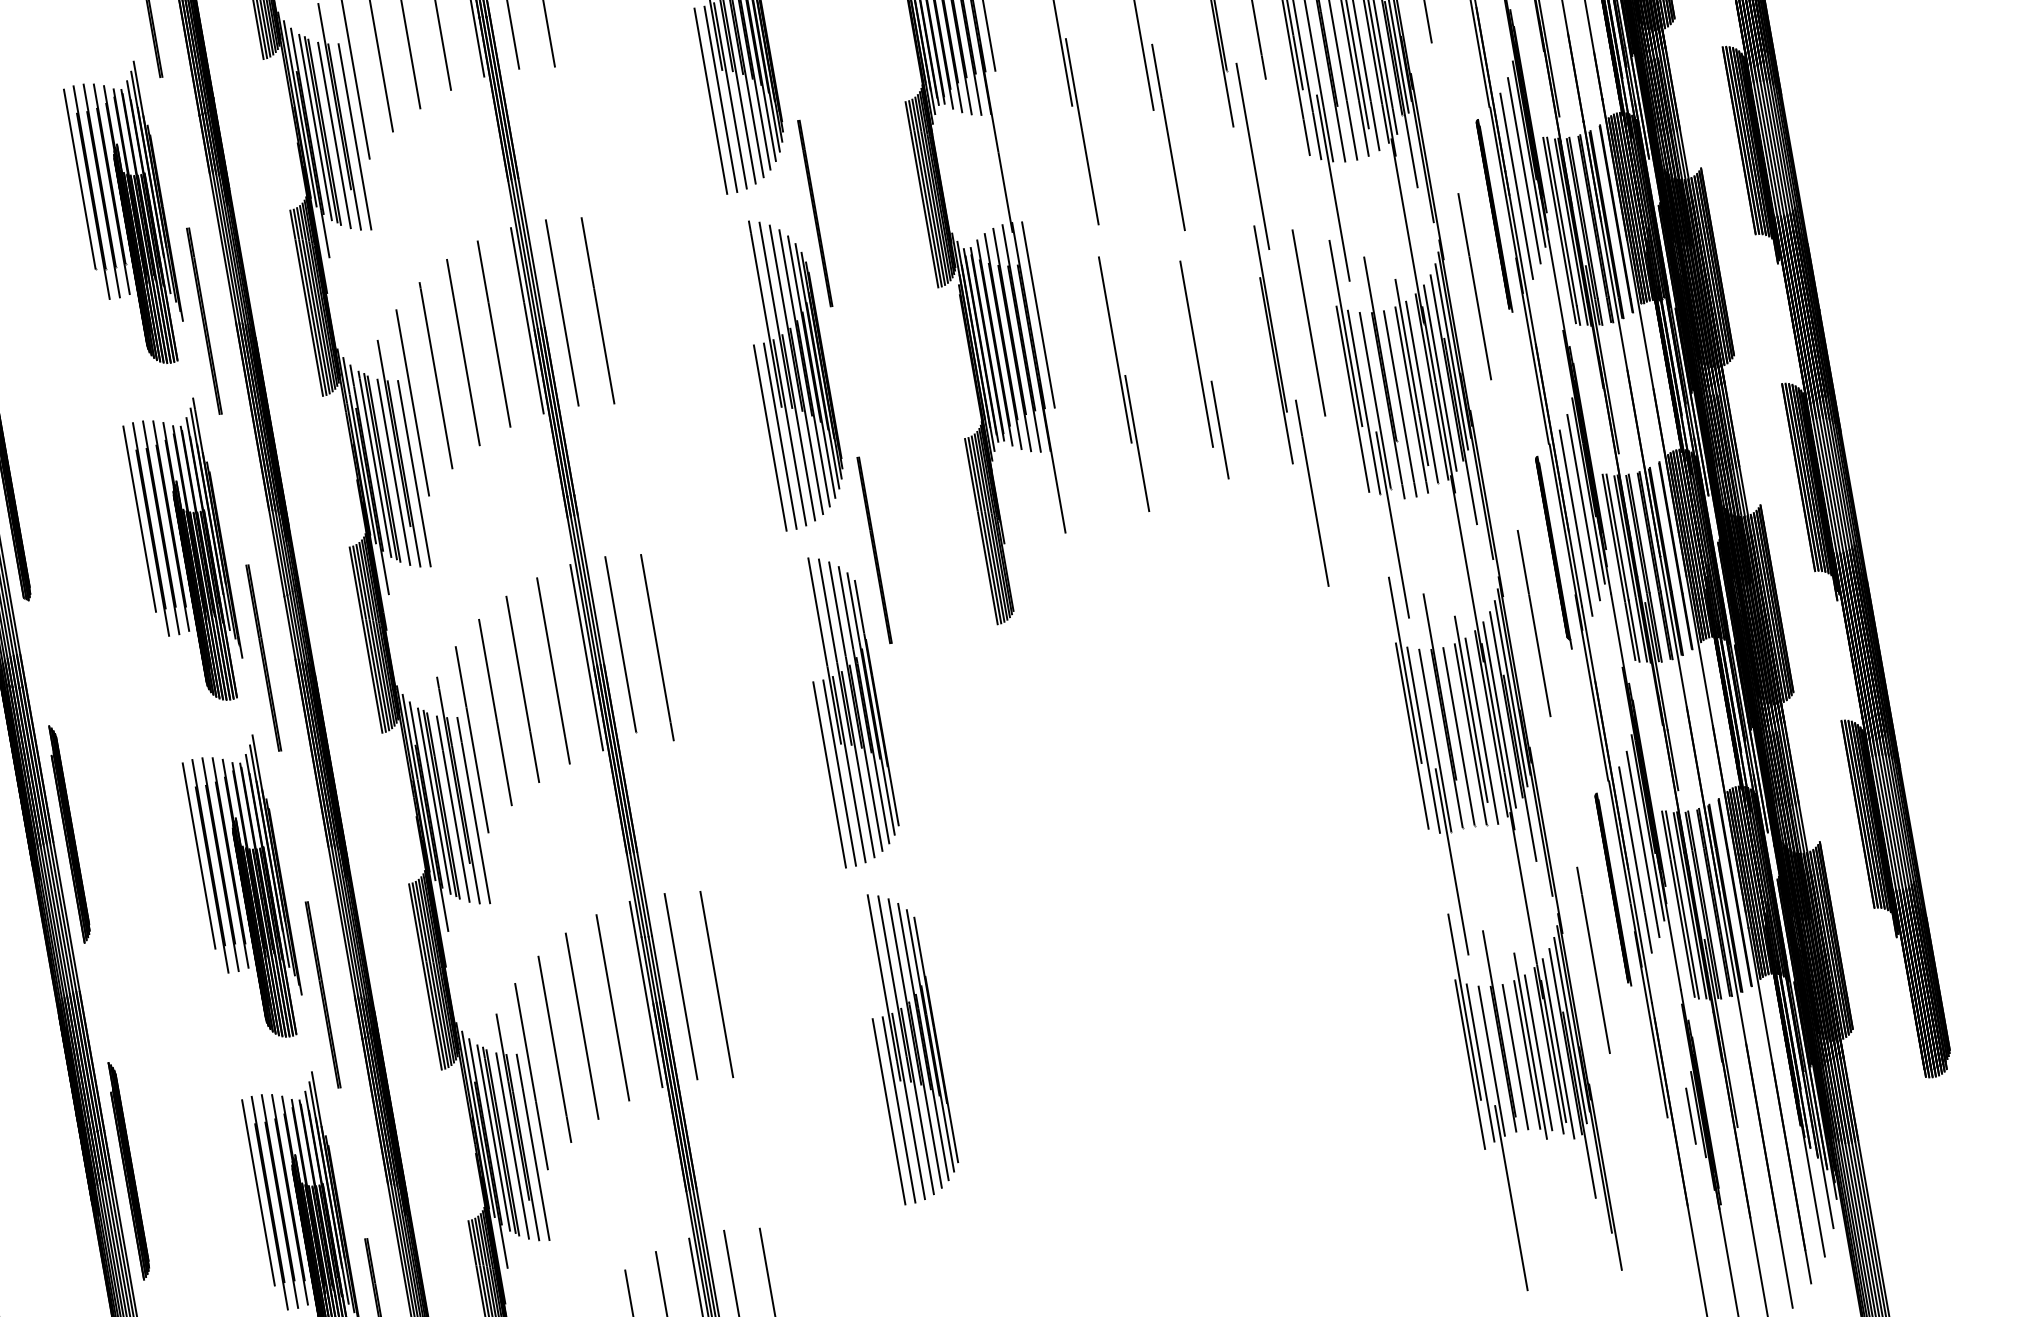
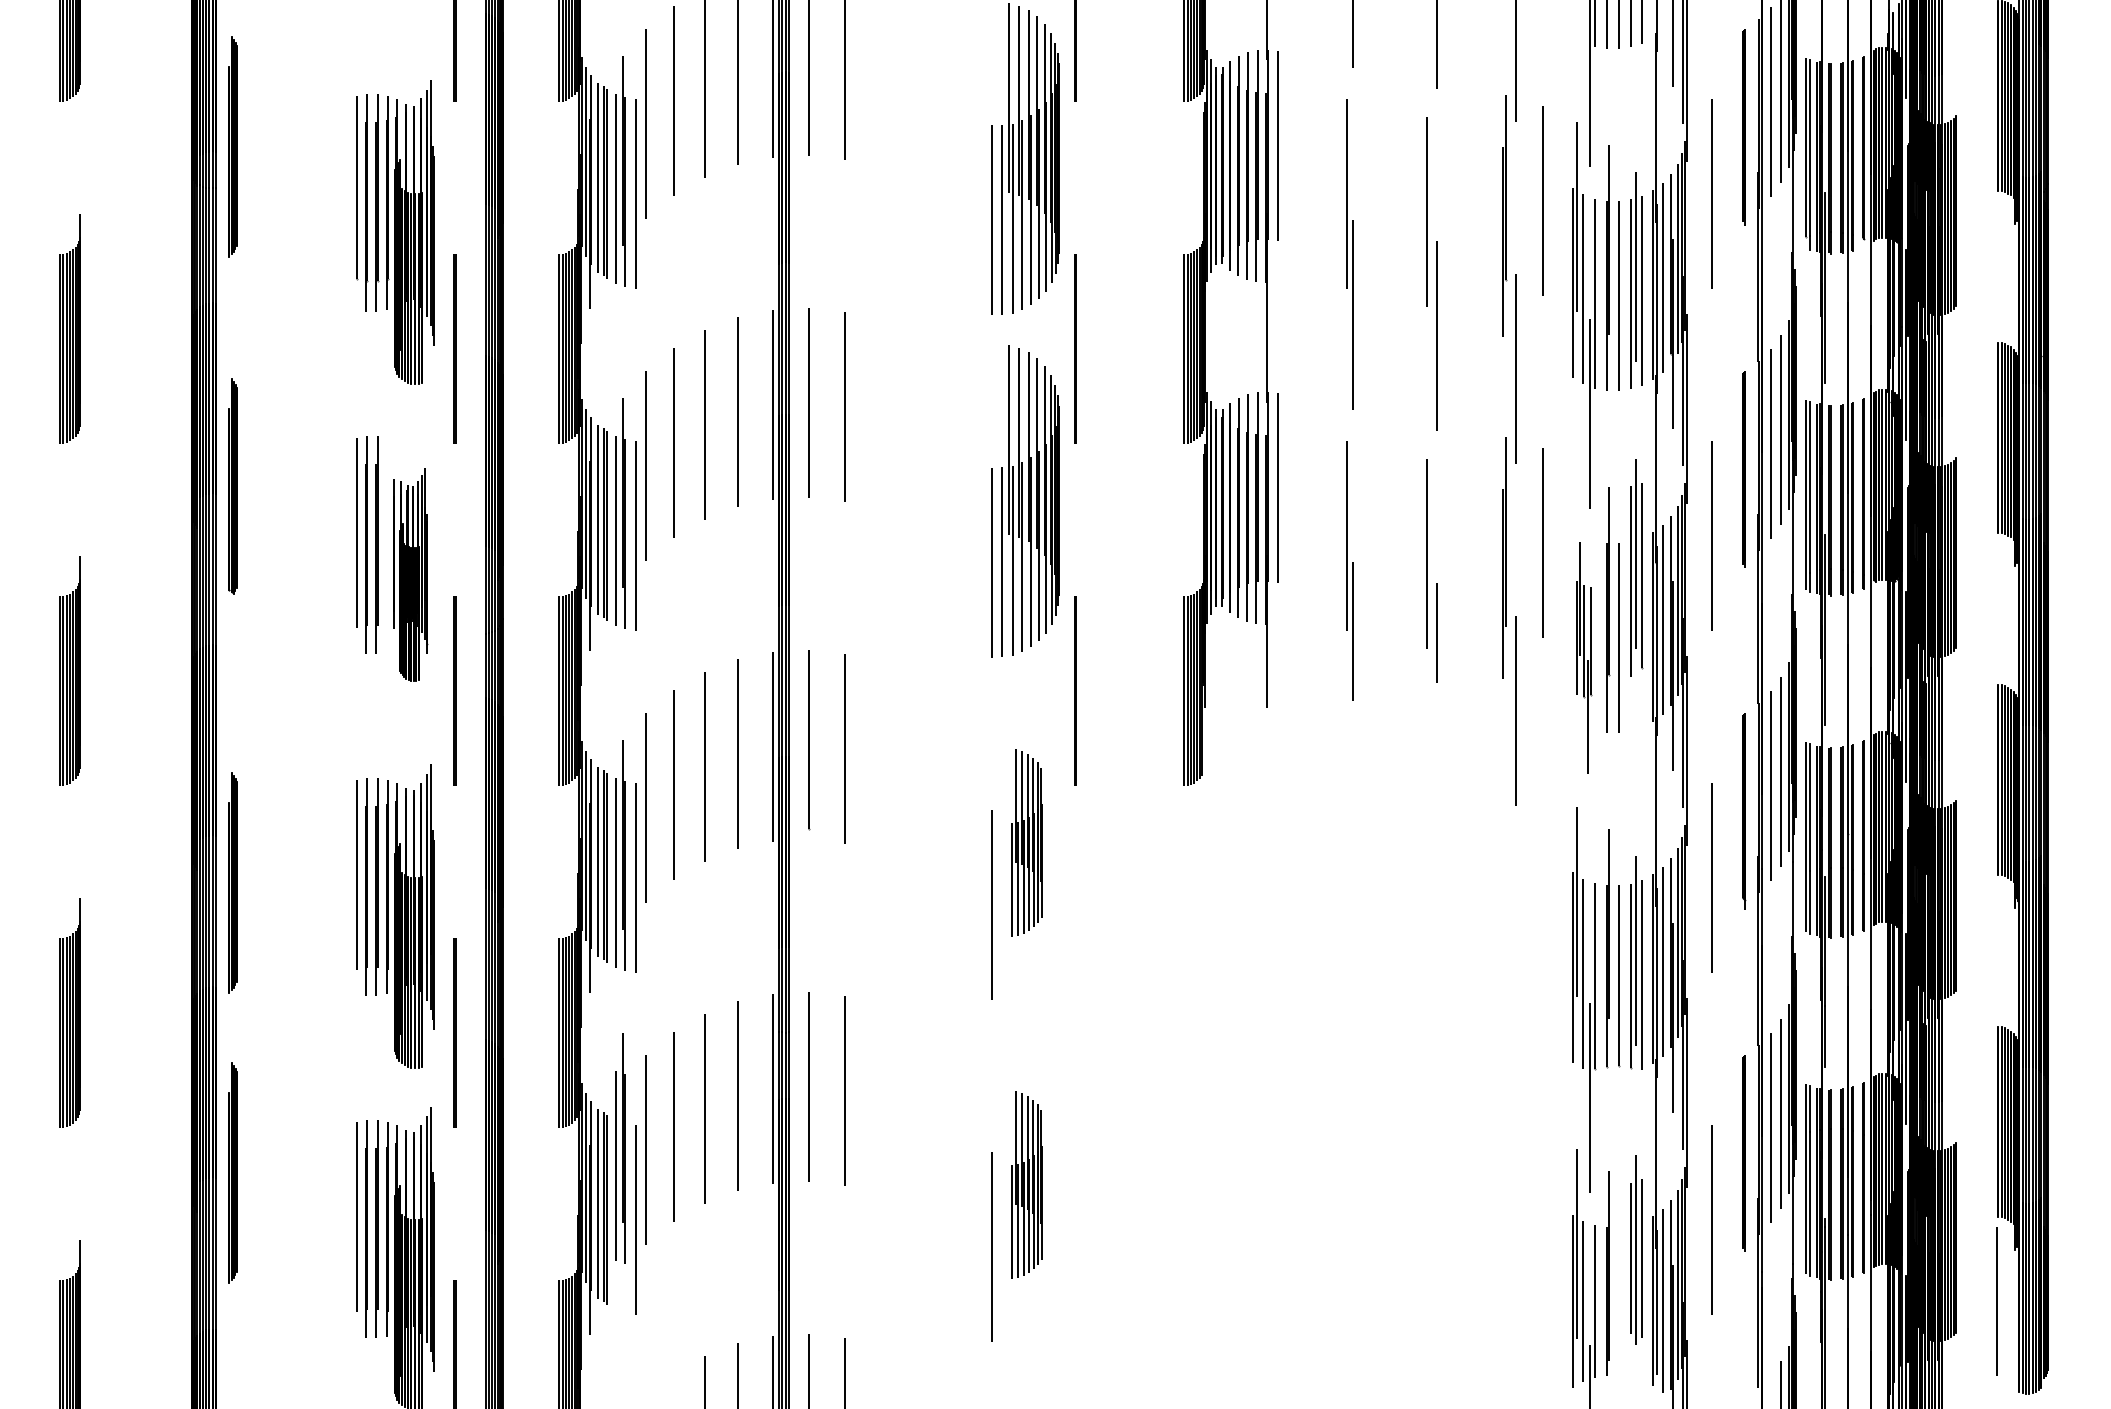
part: (1415, 385) -> (1636, 567), moved
part: (1369, 428) -> (1584, 657), size x0.6
part: (199, 550) -> (410, 574), size x0.7
part: (852, 708) -> (1026, 843), size x0.6
part: (68, 833) -> (232, 882), moved
part: (912, 1045) -> (1026, 1185), size x0.6
part: (1531, 1045) -> (1636, 1249), moved
line: (1515, 1057) -> (1996, 1301), moved
part: (514, 1127) -> (620, 1148), moved

